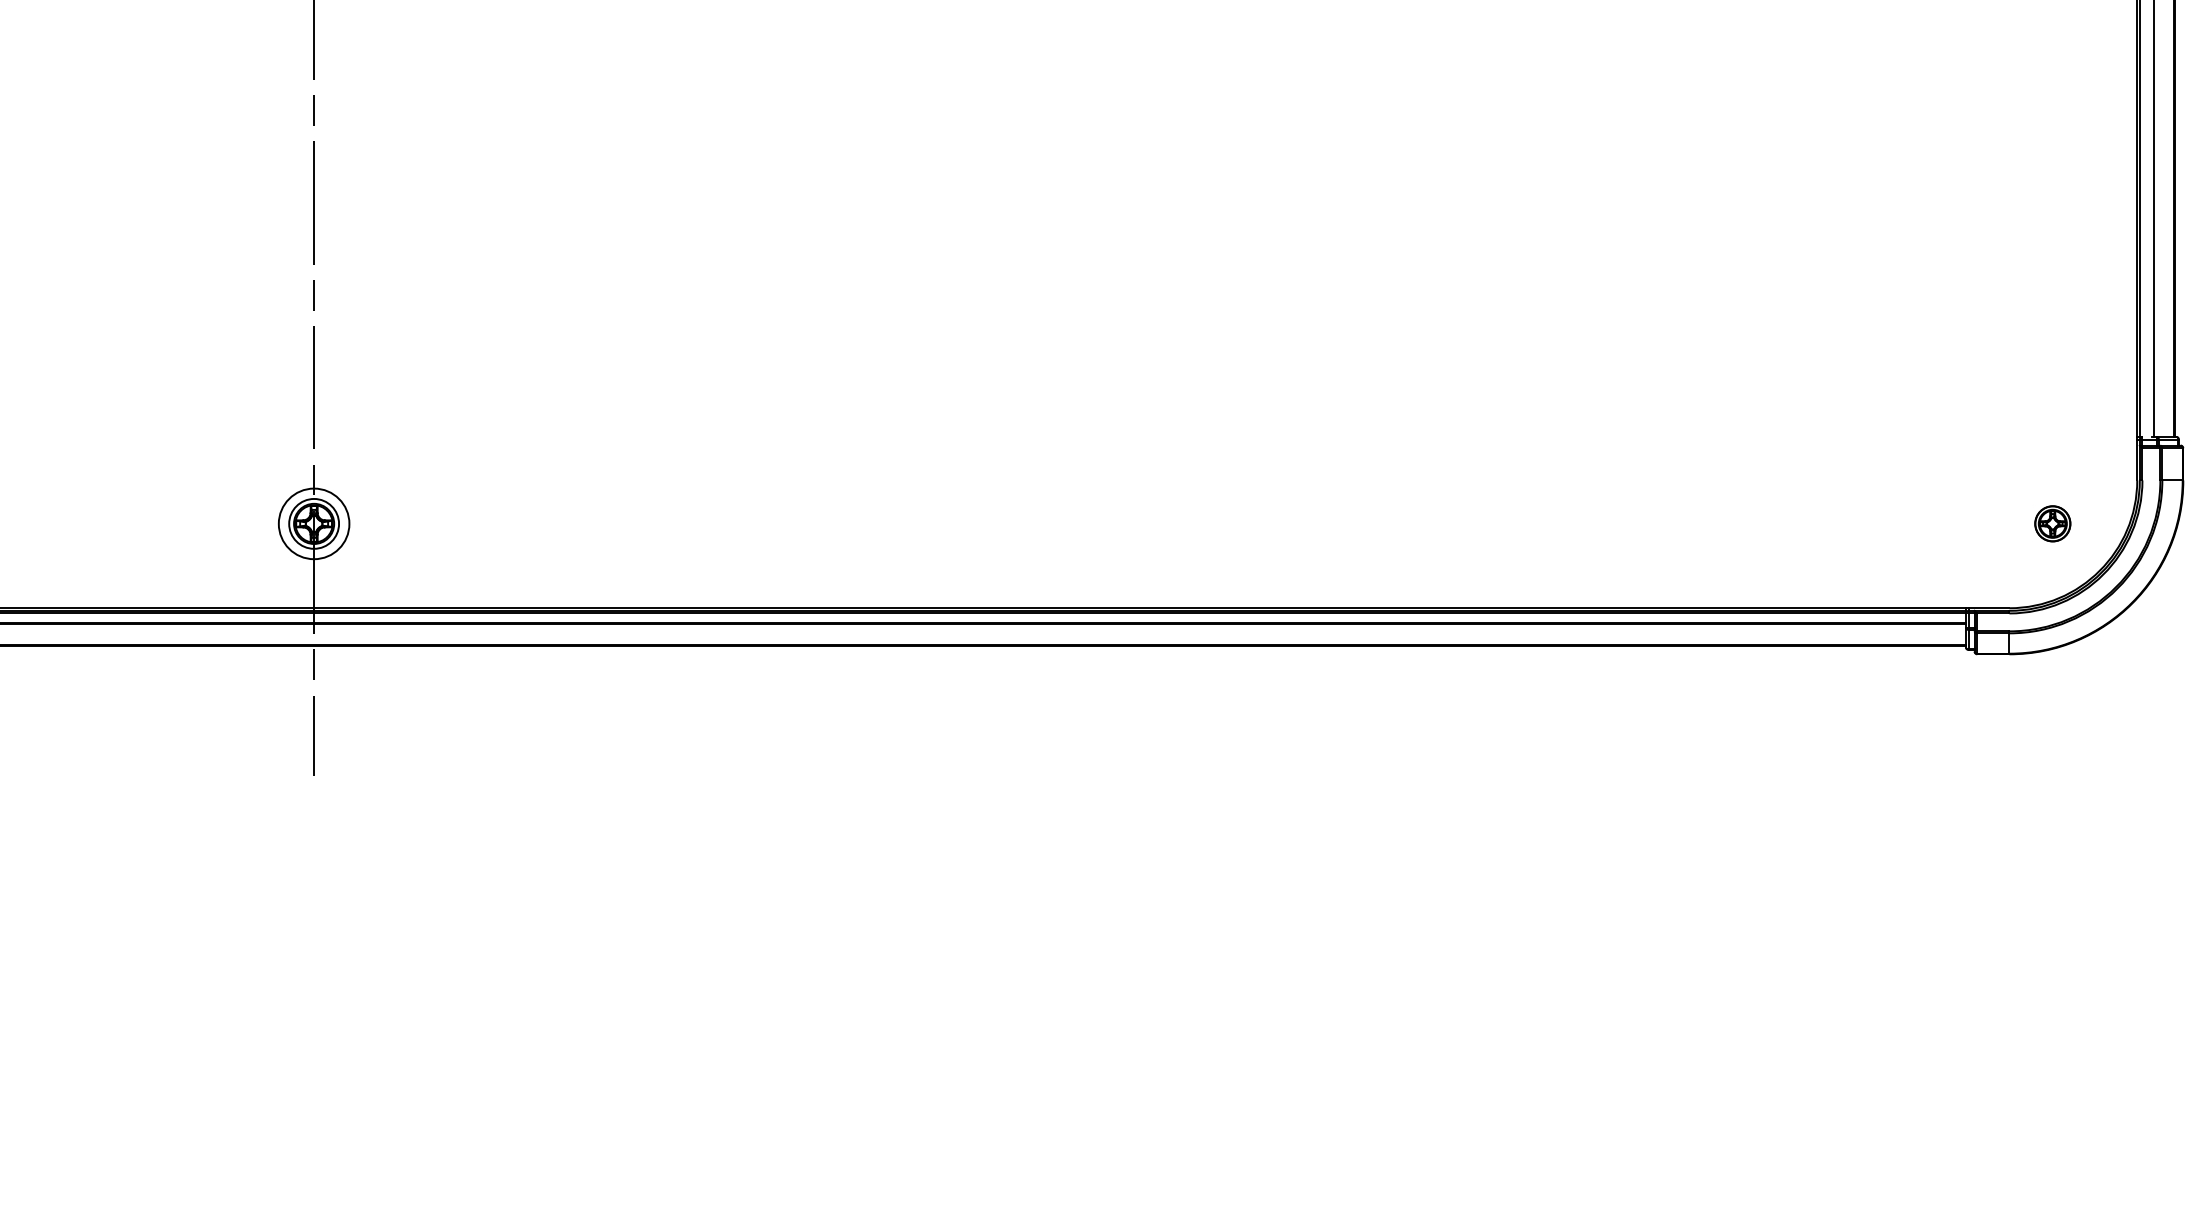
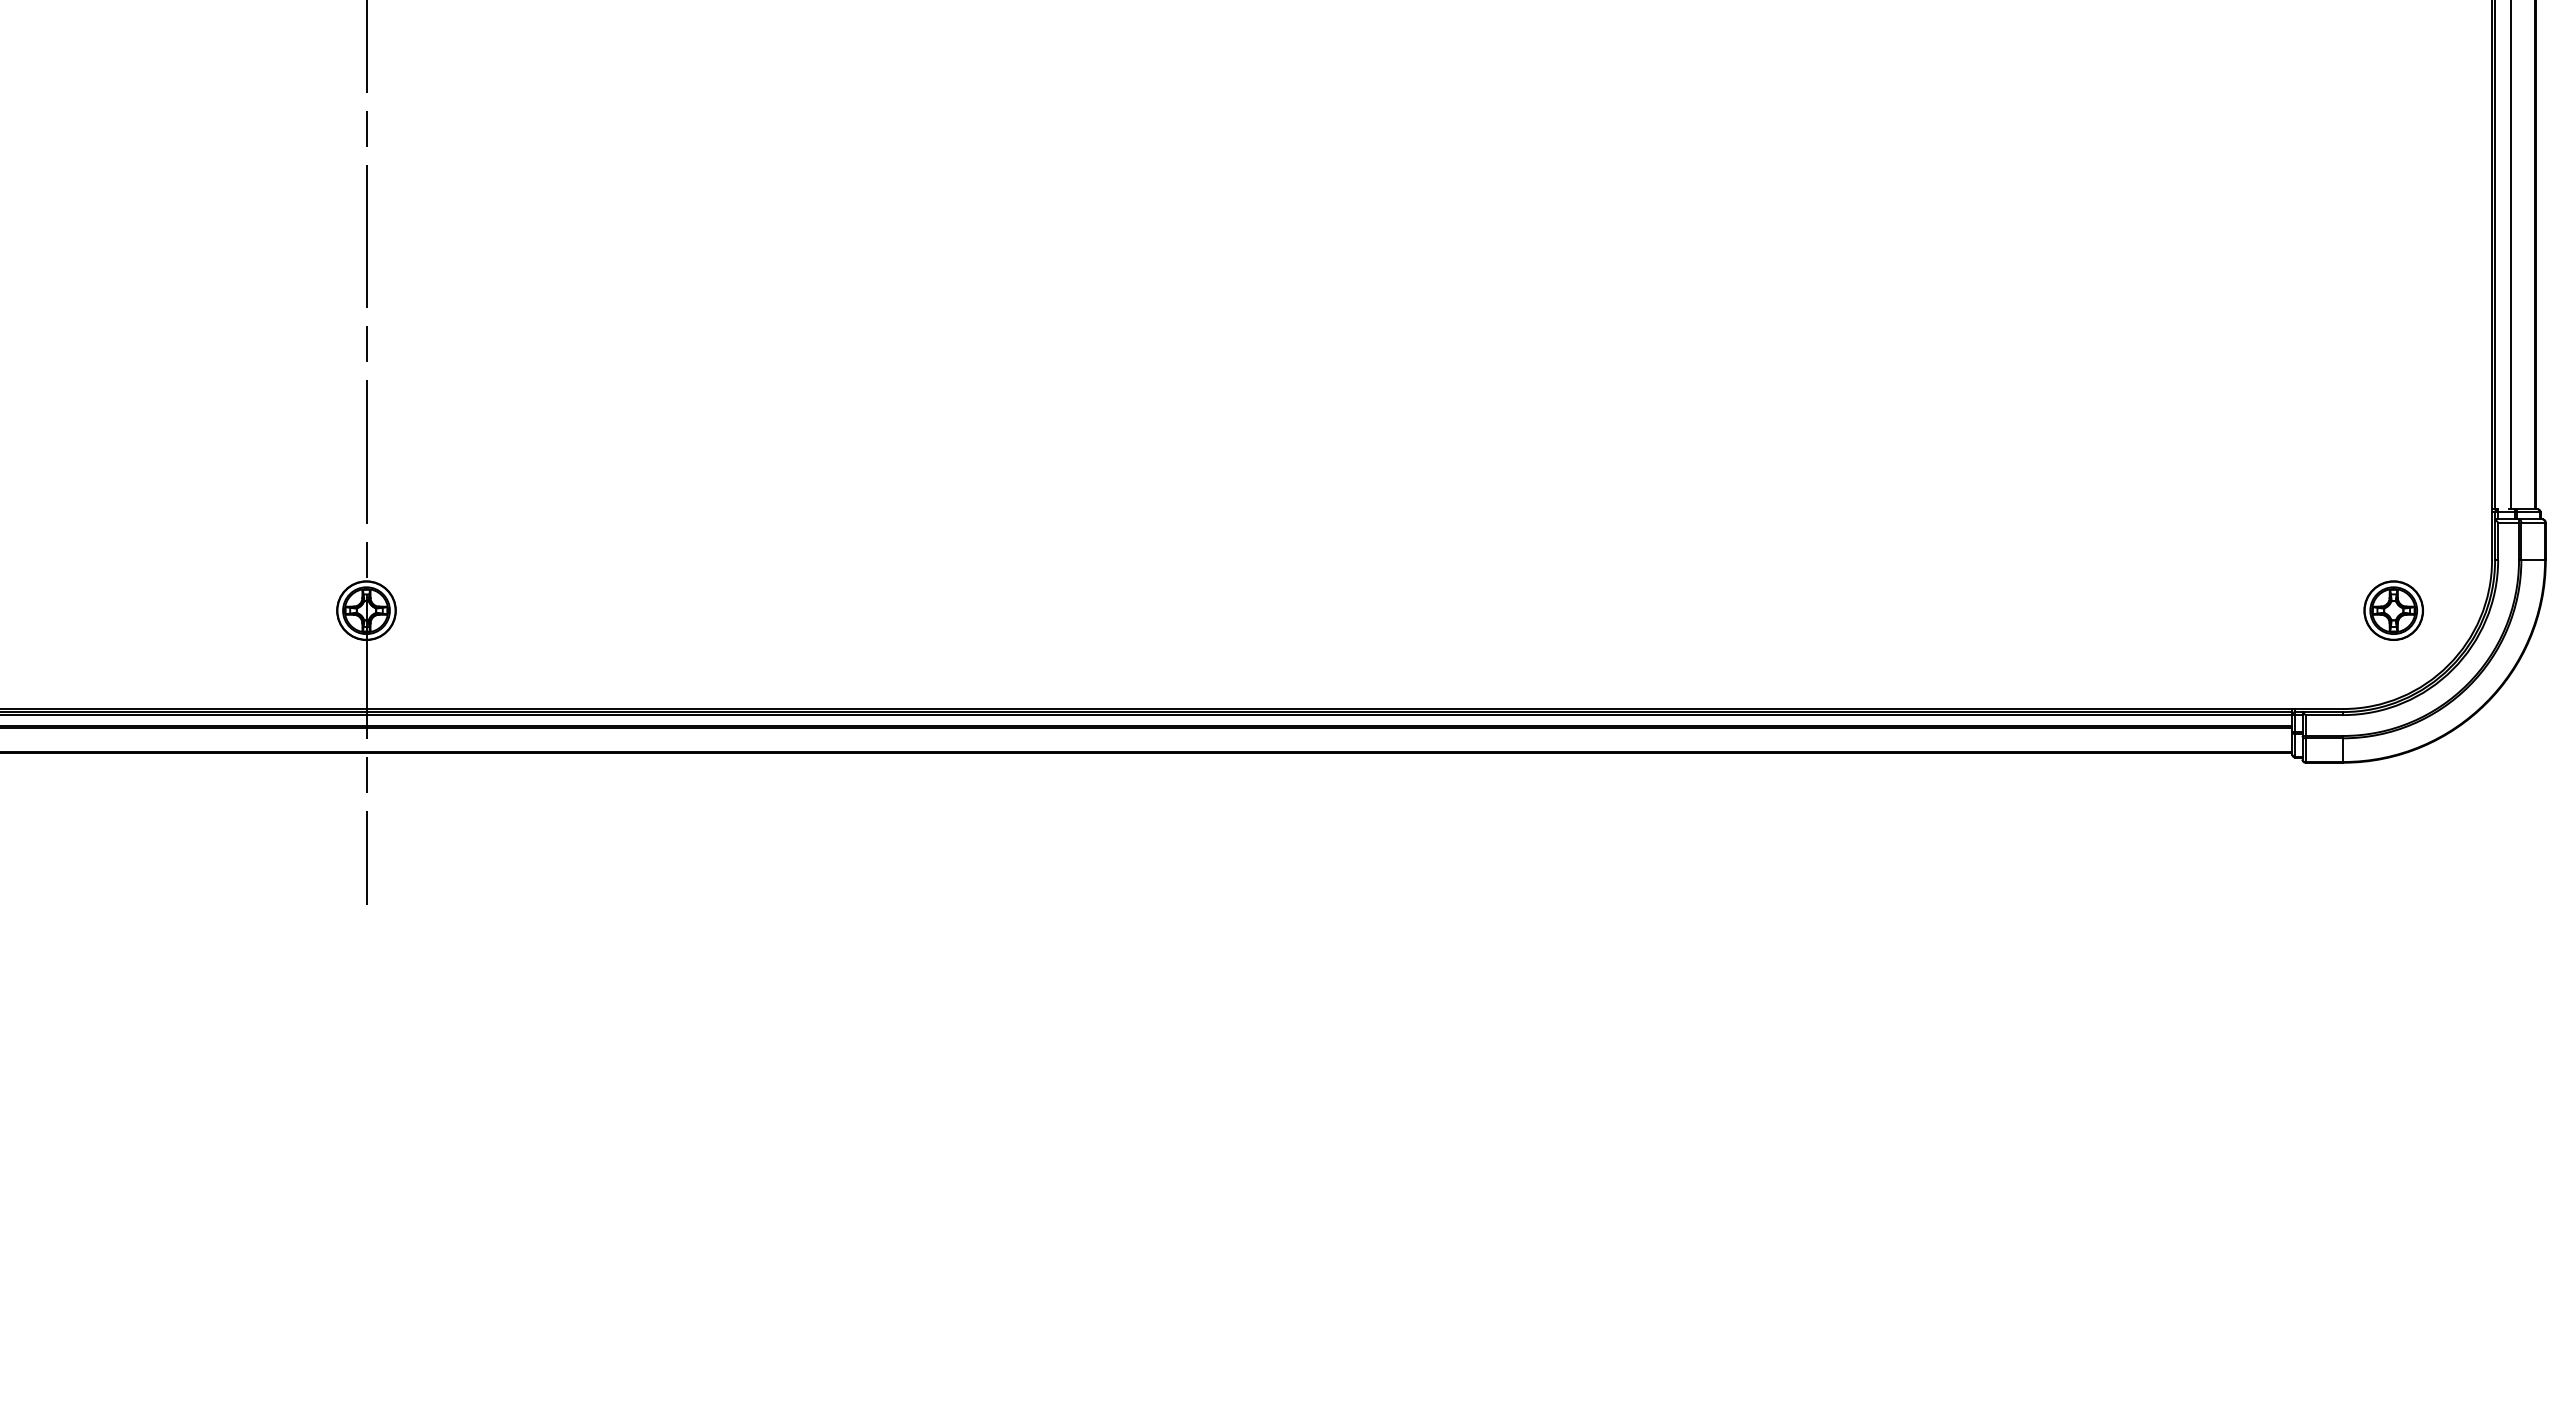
circle: (314, 523) -> (366, 610), size x0.71
part: (2052, 523) -> (2393, 610), size x1.43

